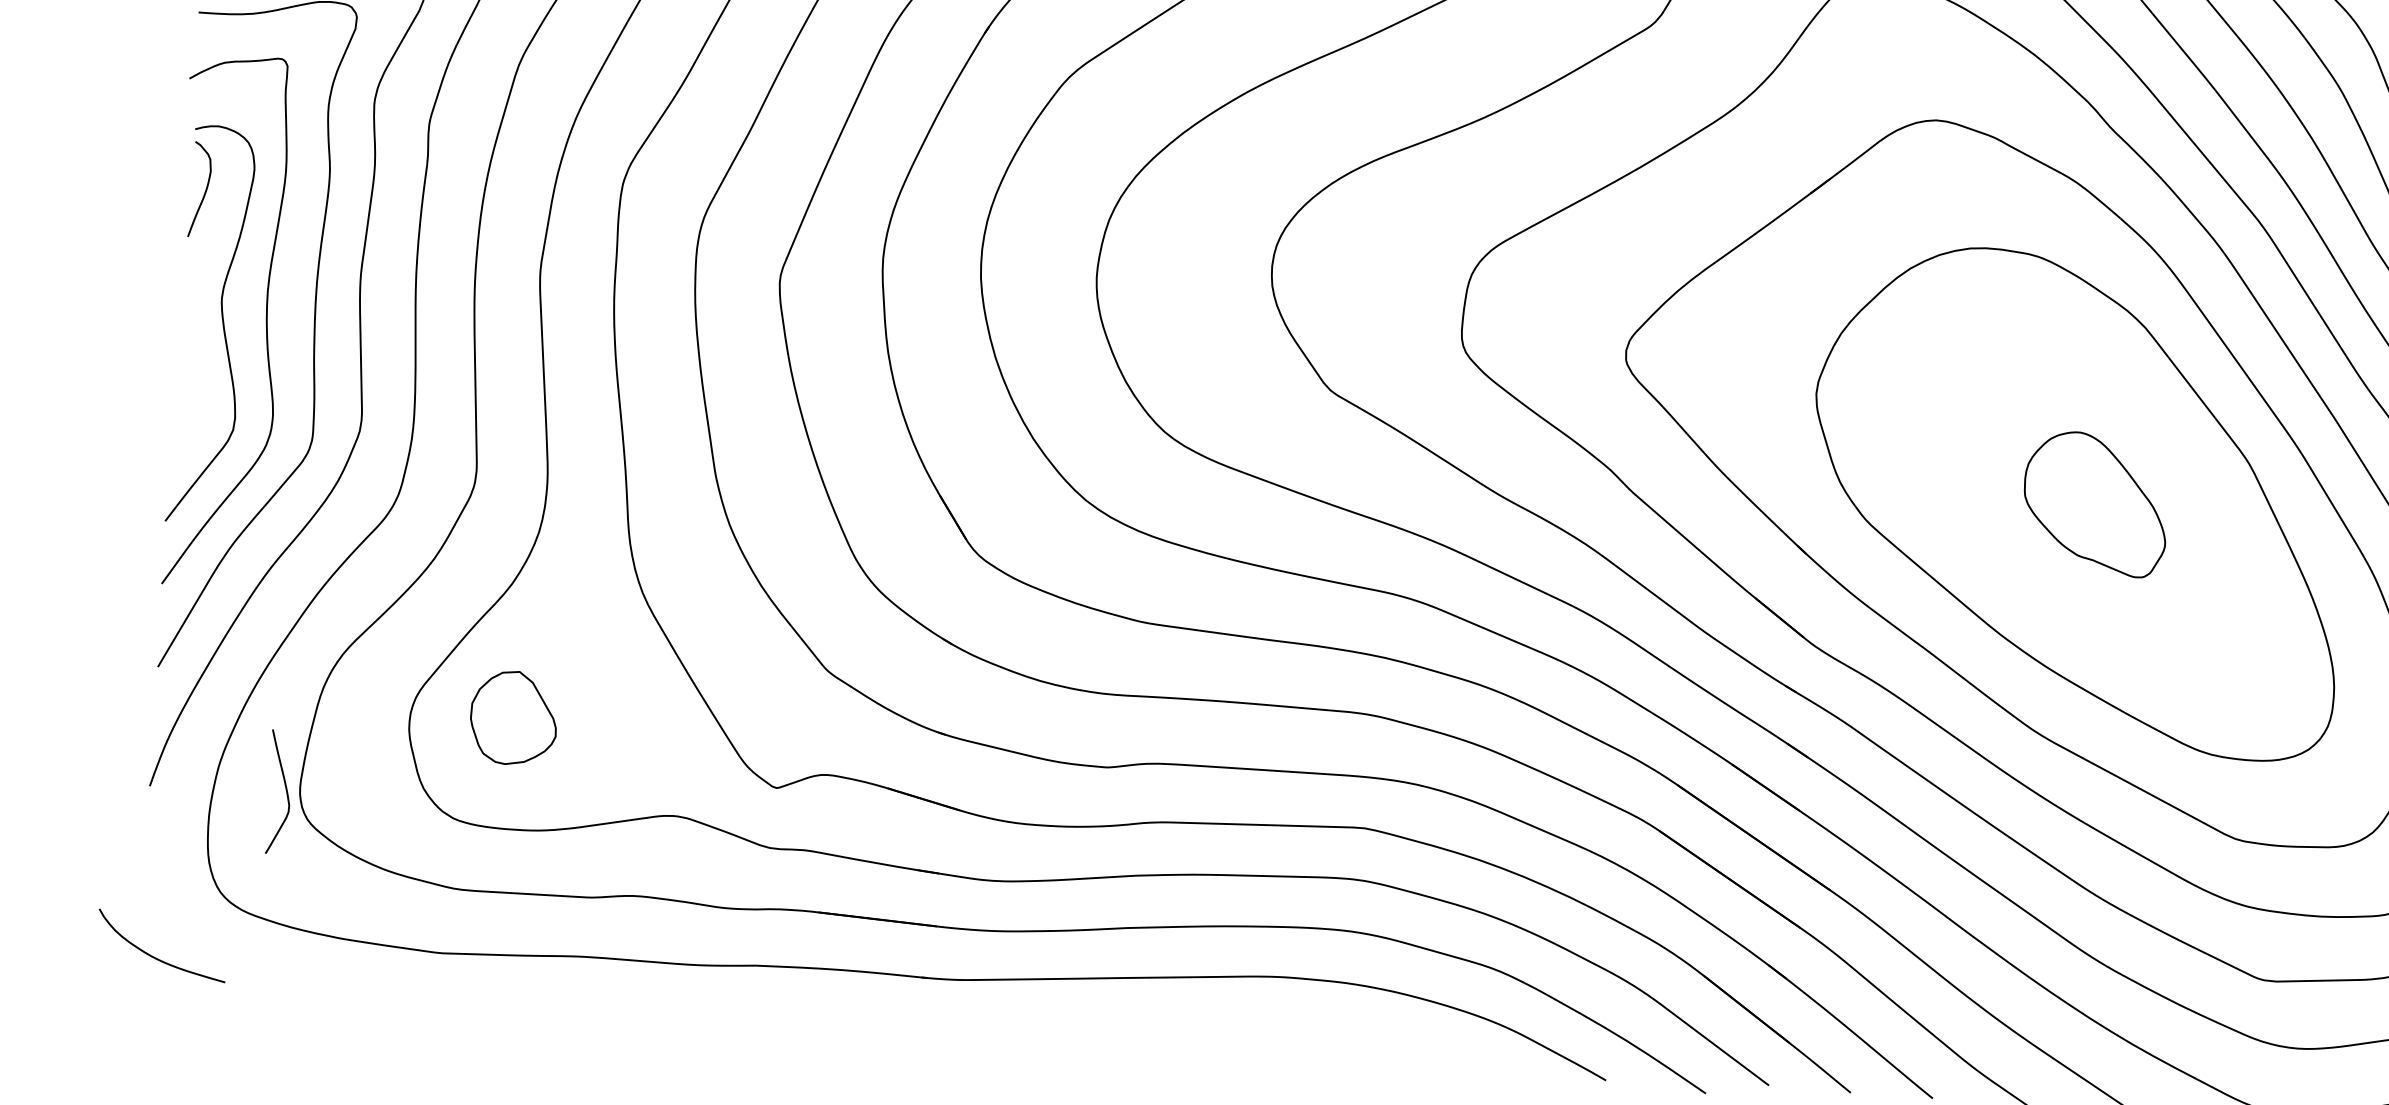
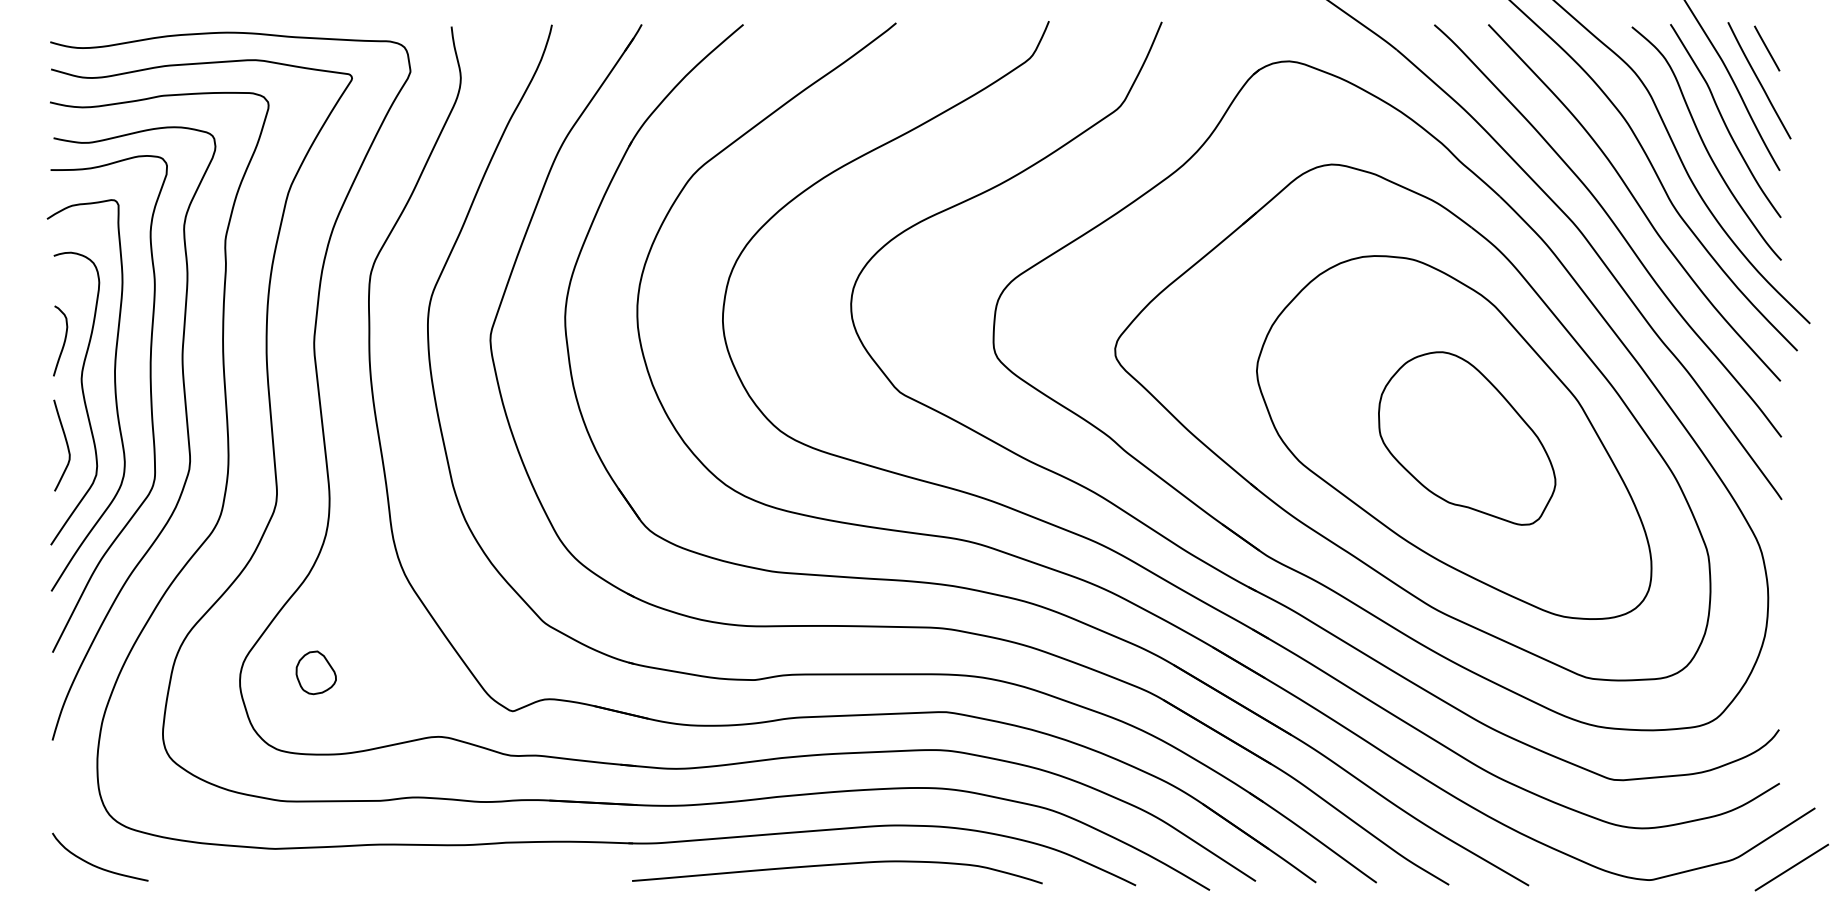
curve: (204, 190) -> (63, 341), moved
part: (2095, 504) -> (1467, 438), size x1.67
part: (512, 717) -> (315, 672), size x0.62
curve: (285, 792) -> (66, 445), moved
curve: (156, 956) -> (96, 865), moved
curve: (1203, 1026) -> (837, 865), added

